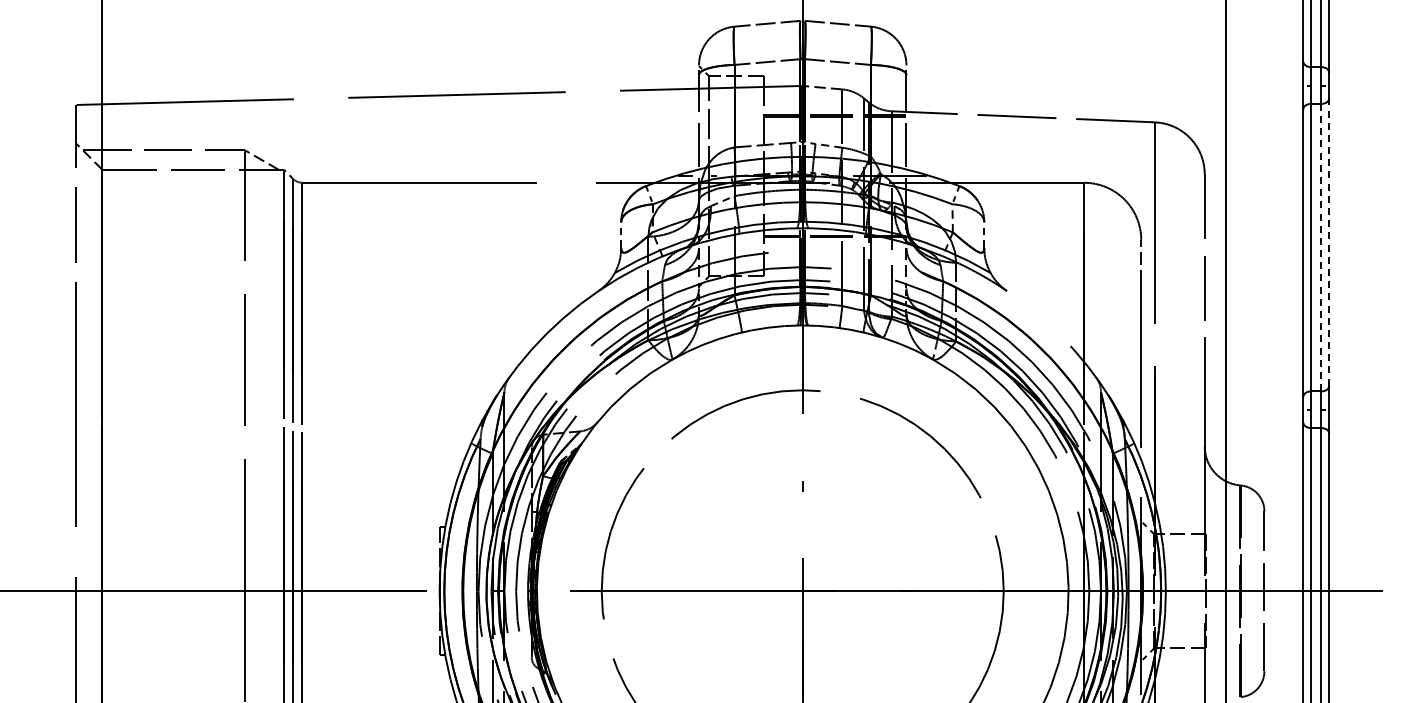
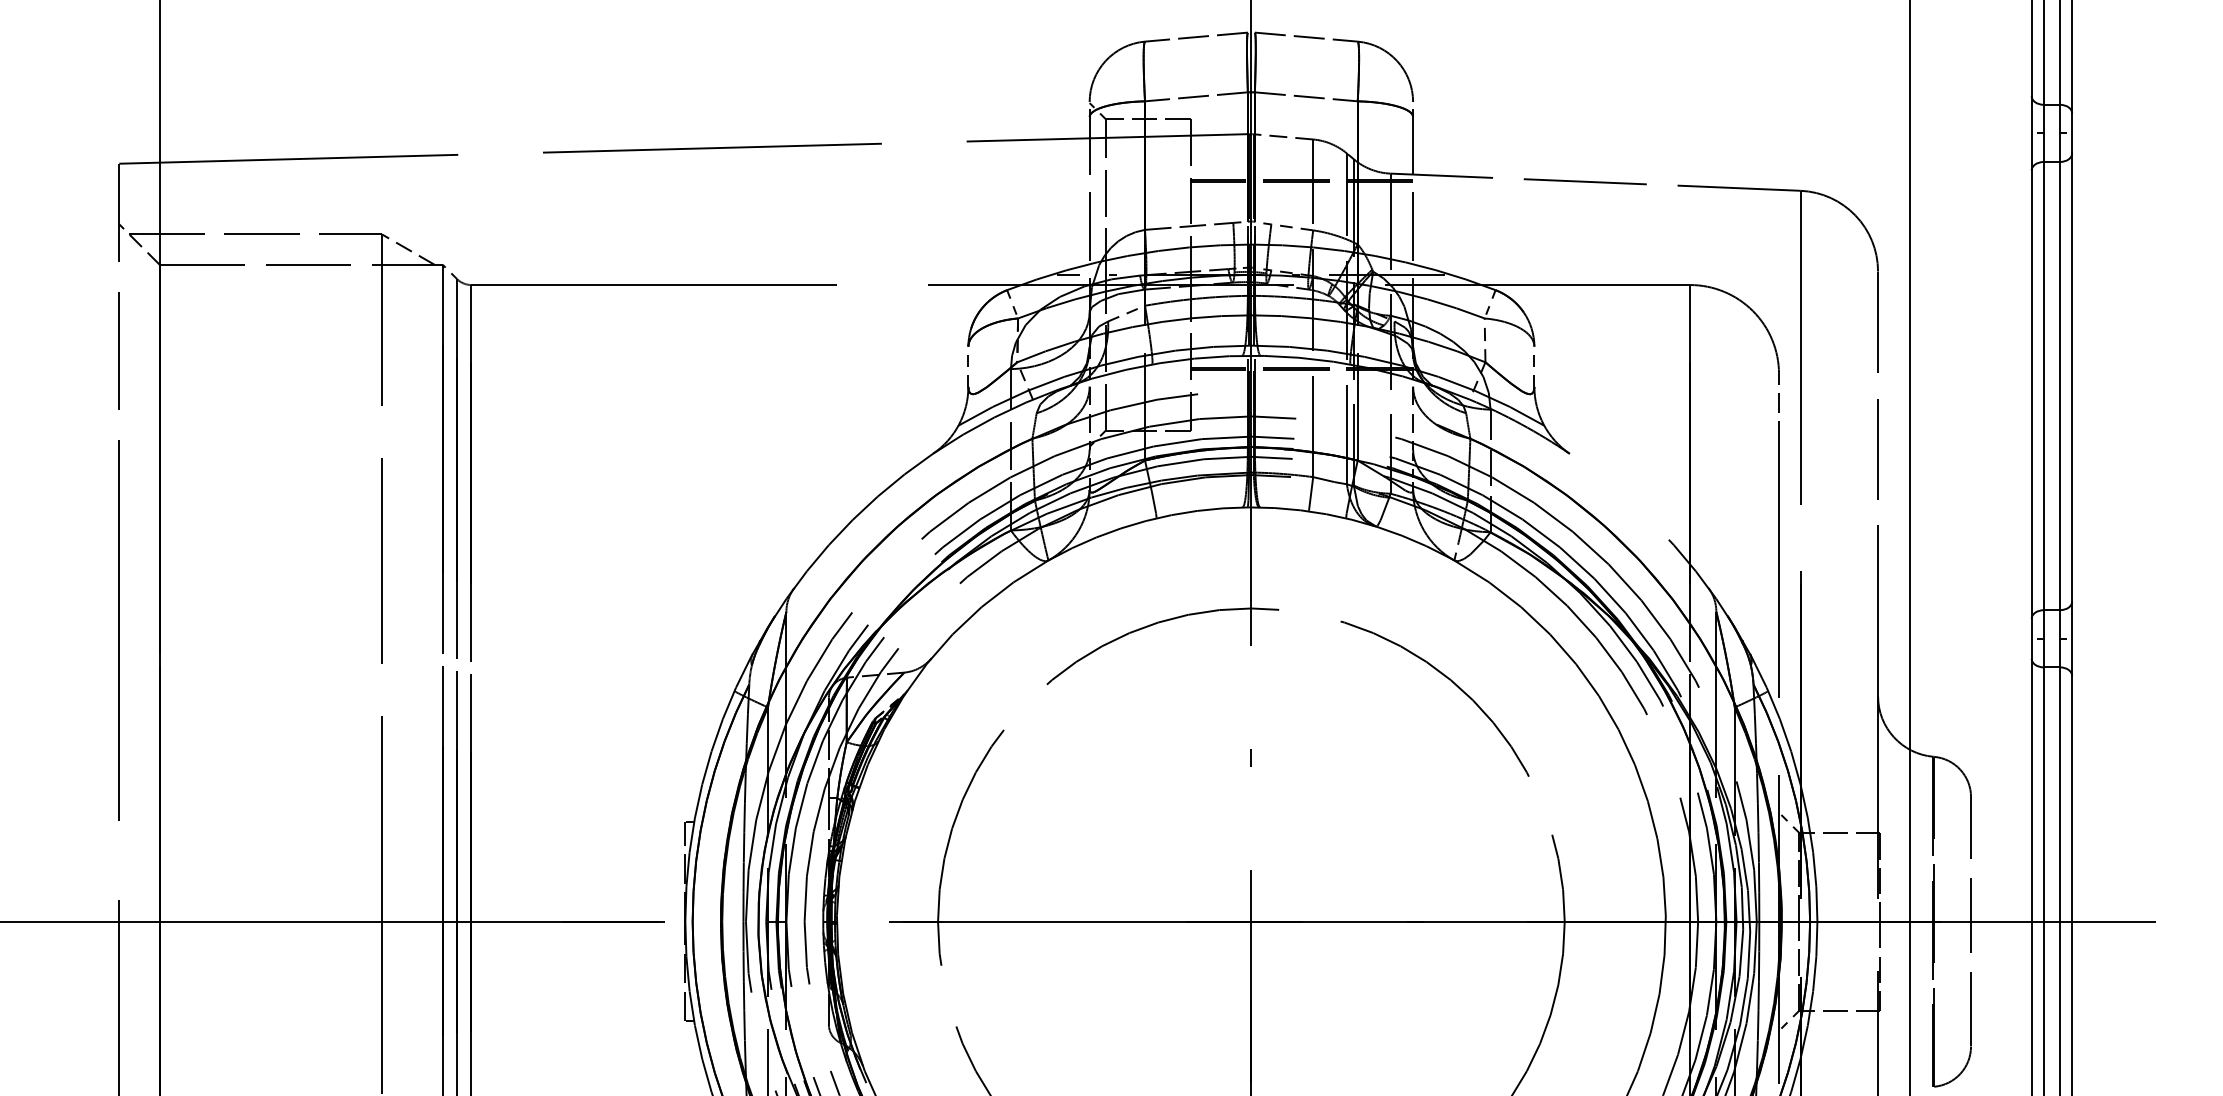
line: (1329, 242) -> (2072, 378), dashed -> solid
line: (1321, 247) -> (2060, 385), dashed -> solid

